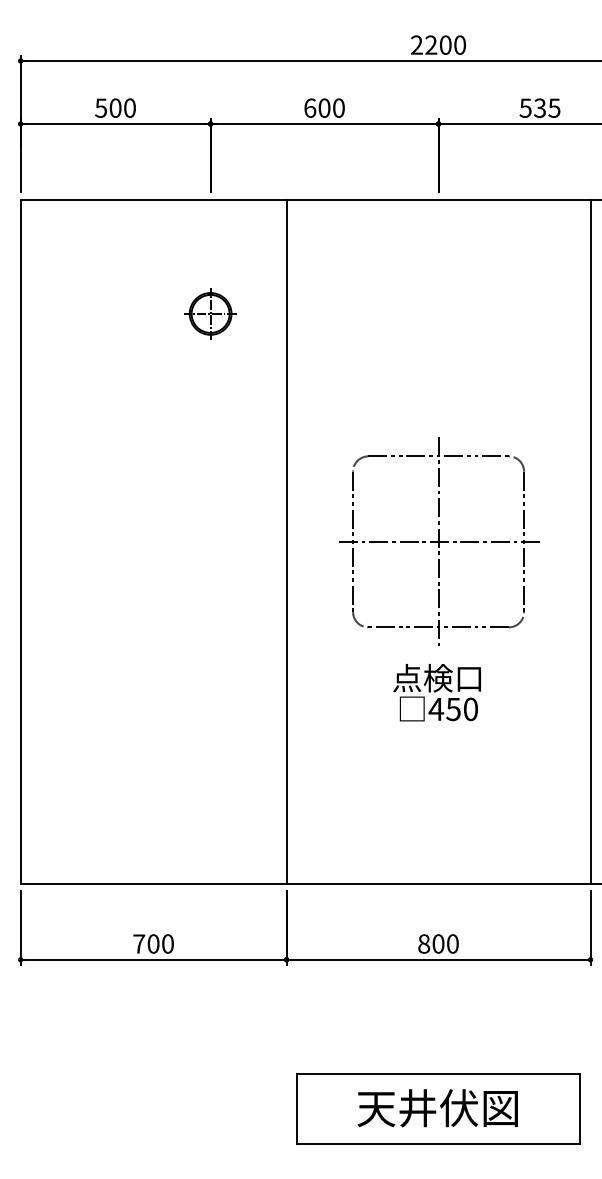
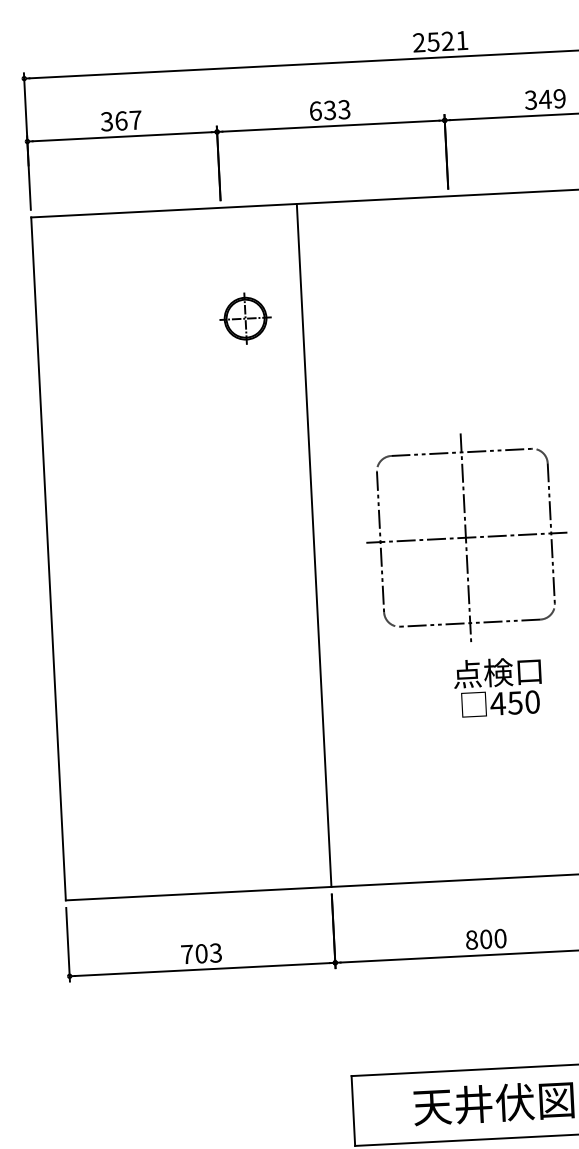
text: (445, 44) -> (447, 40), 2200 -> 2521
text: (115, 107) -> (121, 120), 500 -> 367
text: (331, 107) -> (336, 109), 600 -> 633
text: (540, 107) -> (545, 98), 535 -> 349
part: (210, 313) -> (245, 318), moved
text: (436, 692) -> (497, 686), moved
text: (167, 943) -> (215, 952), 700 -> 703

